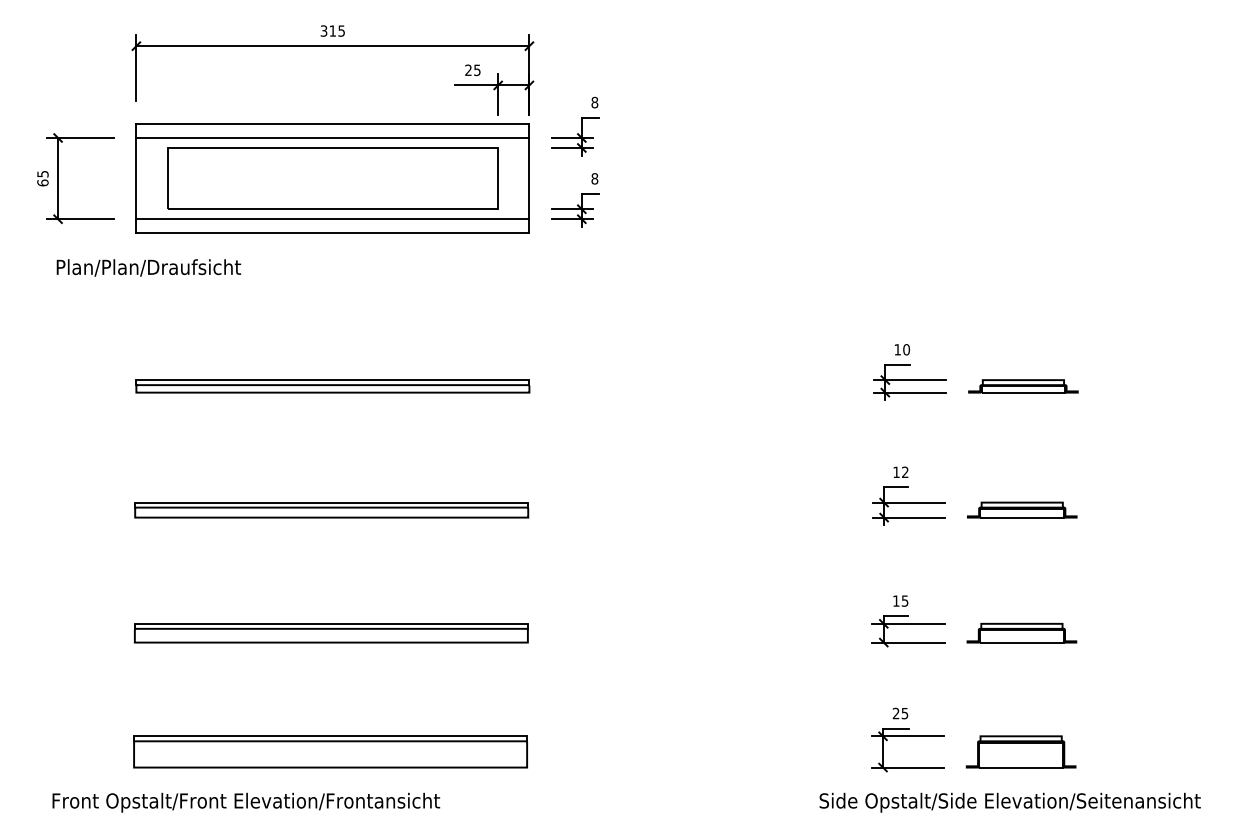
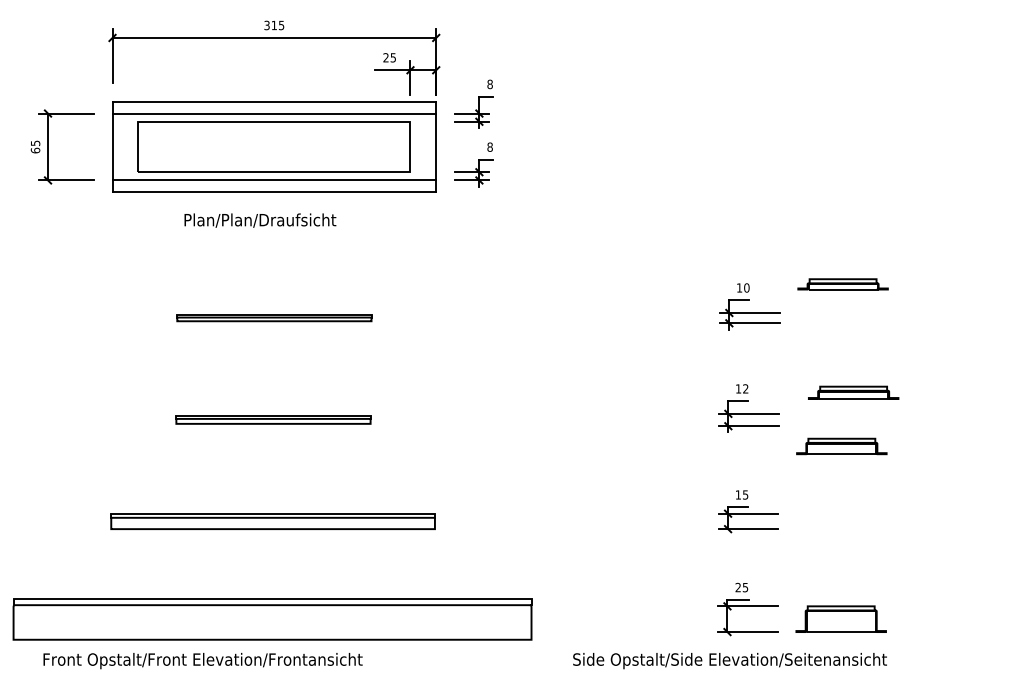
text: (148, 267) -> (260, 220), moved
part: (332, 386) -> (274, 318), size x0.6
part: (1023, 386) -> (843, 284), moved
part: (1022, 509) -> (853, 392), moved
part: (331, 510) -> (273, 420), size x0.6
part: (1021, 633) -> (841, 446), moved
part: (330, 751) -> (272, 618), size x1.6
text: (1009, 802) -> (729, 660), moved

